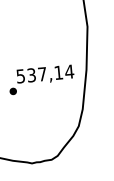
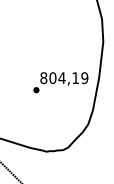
text: (45, 74) -> (64, 78), 537,14 -> 804,19

